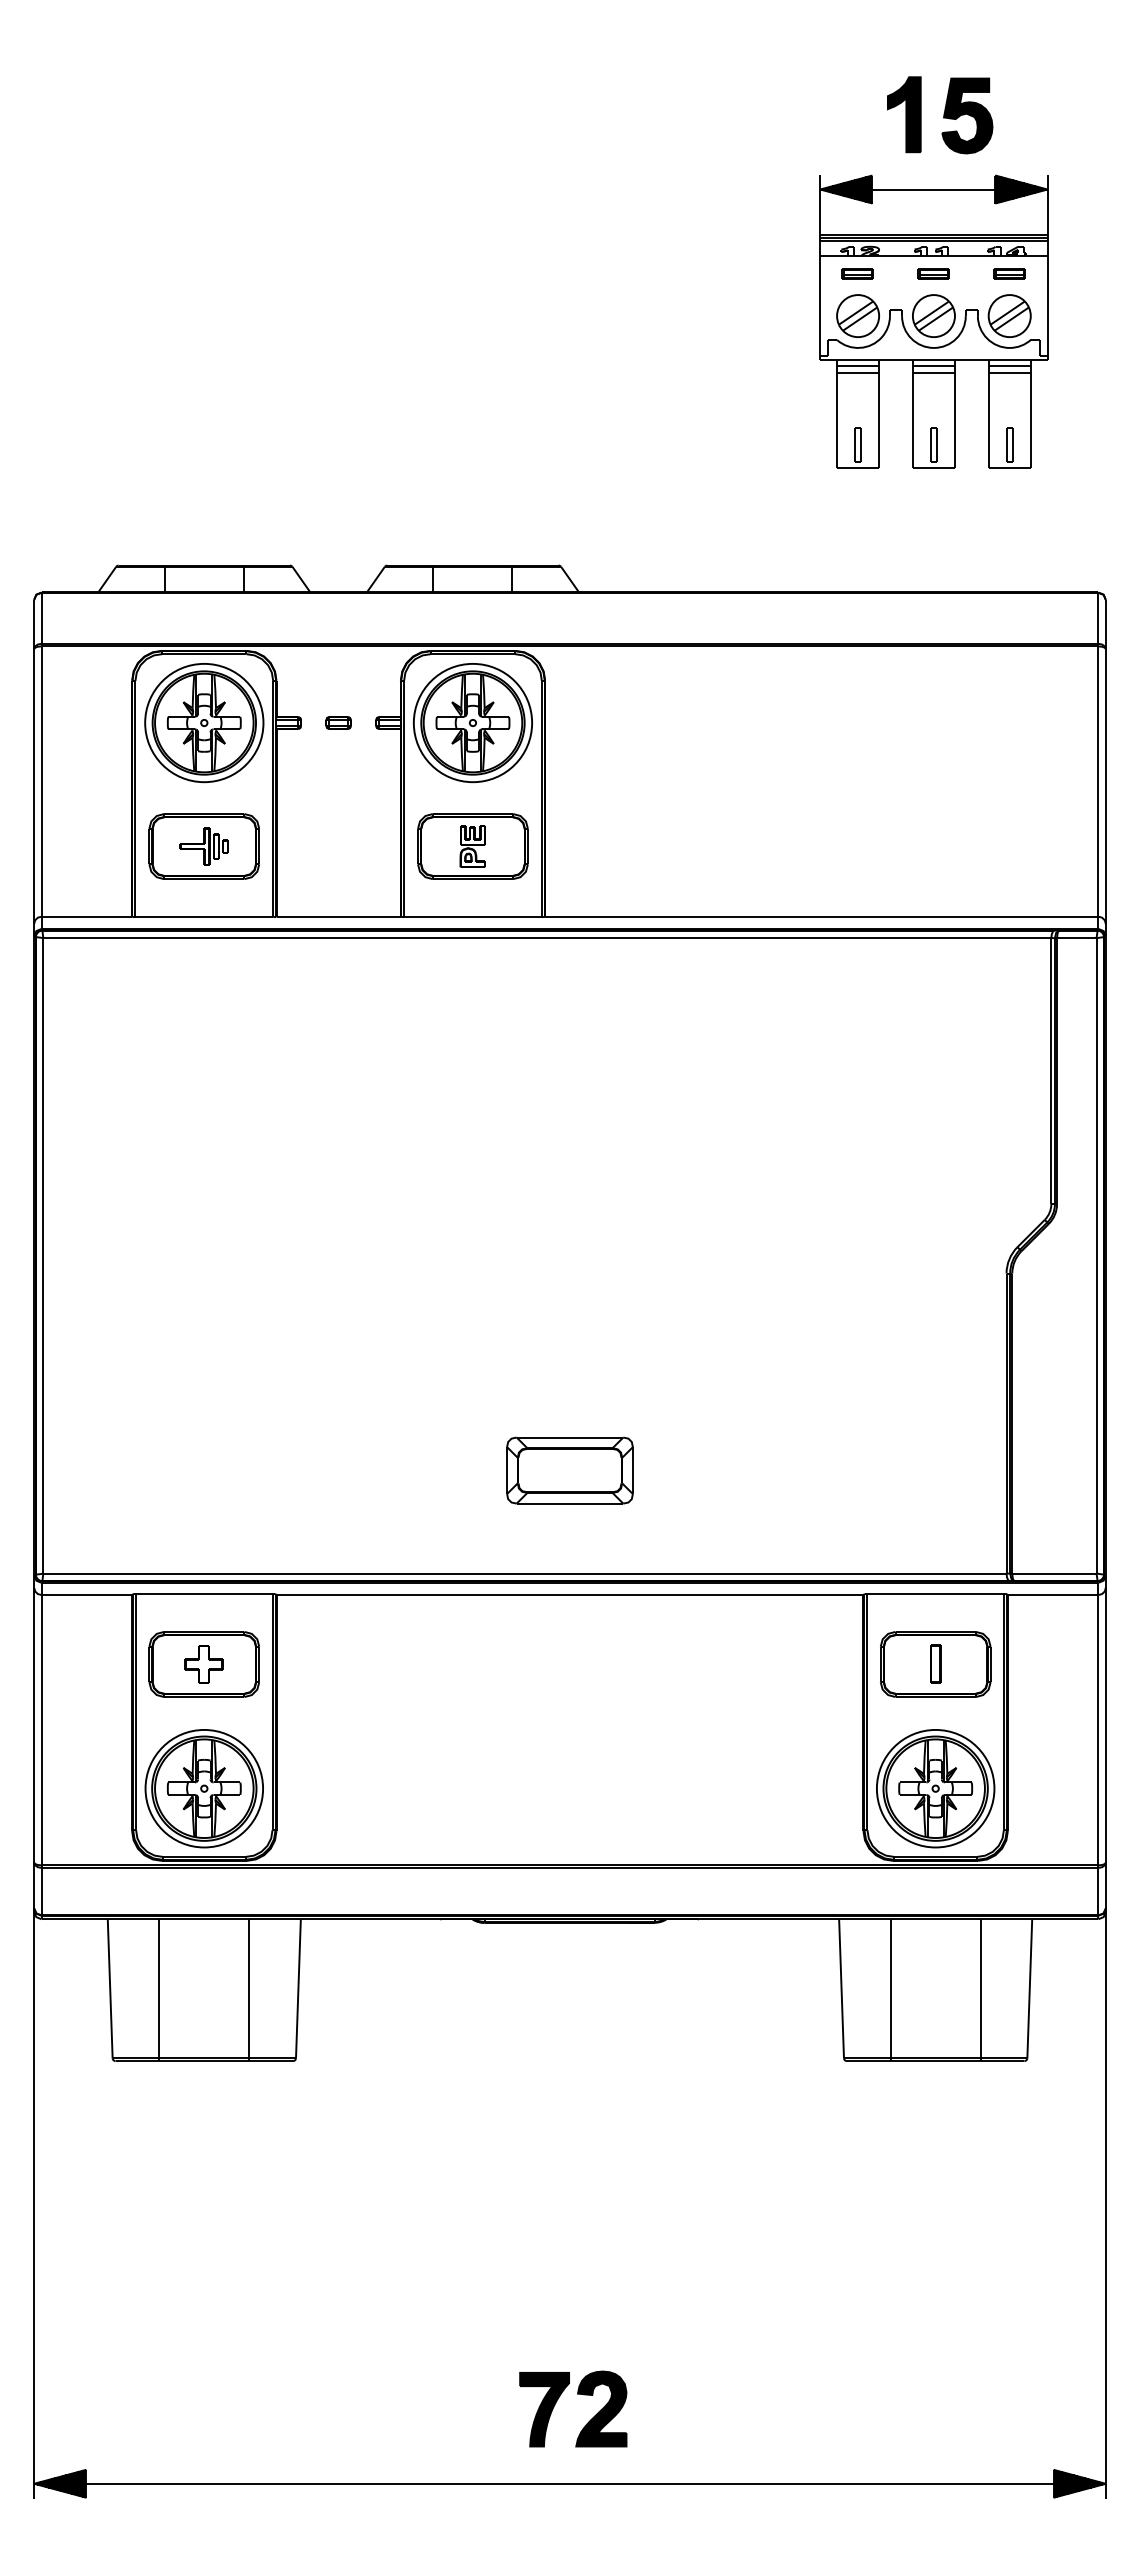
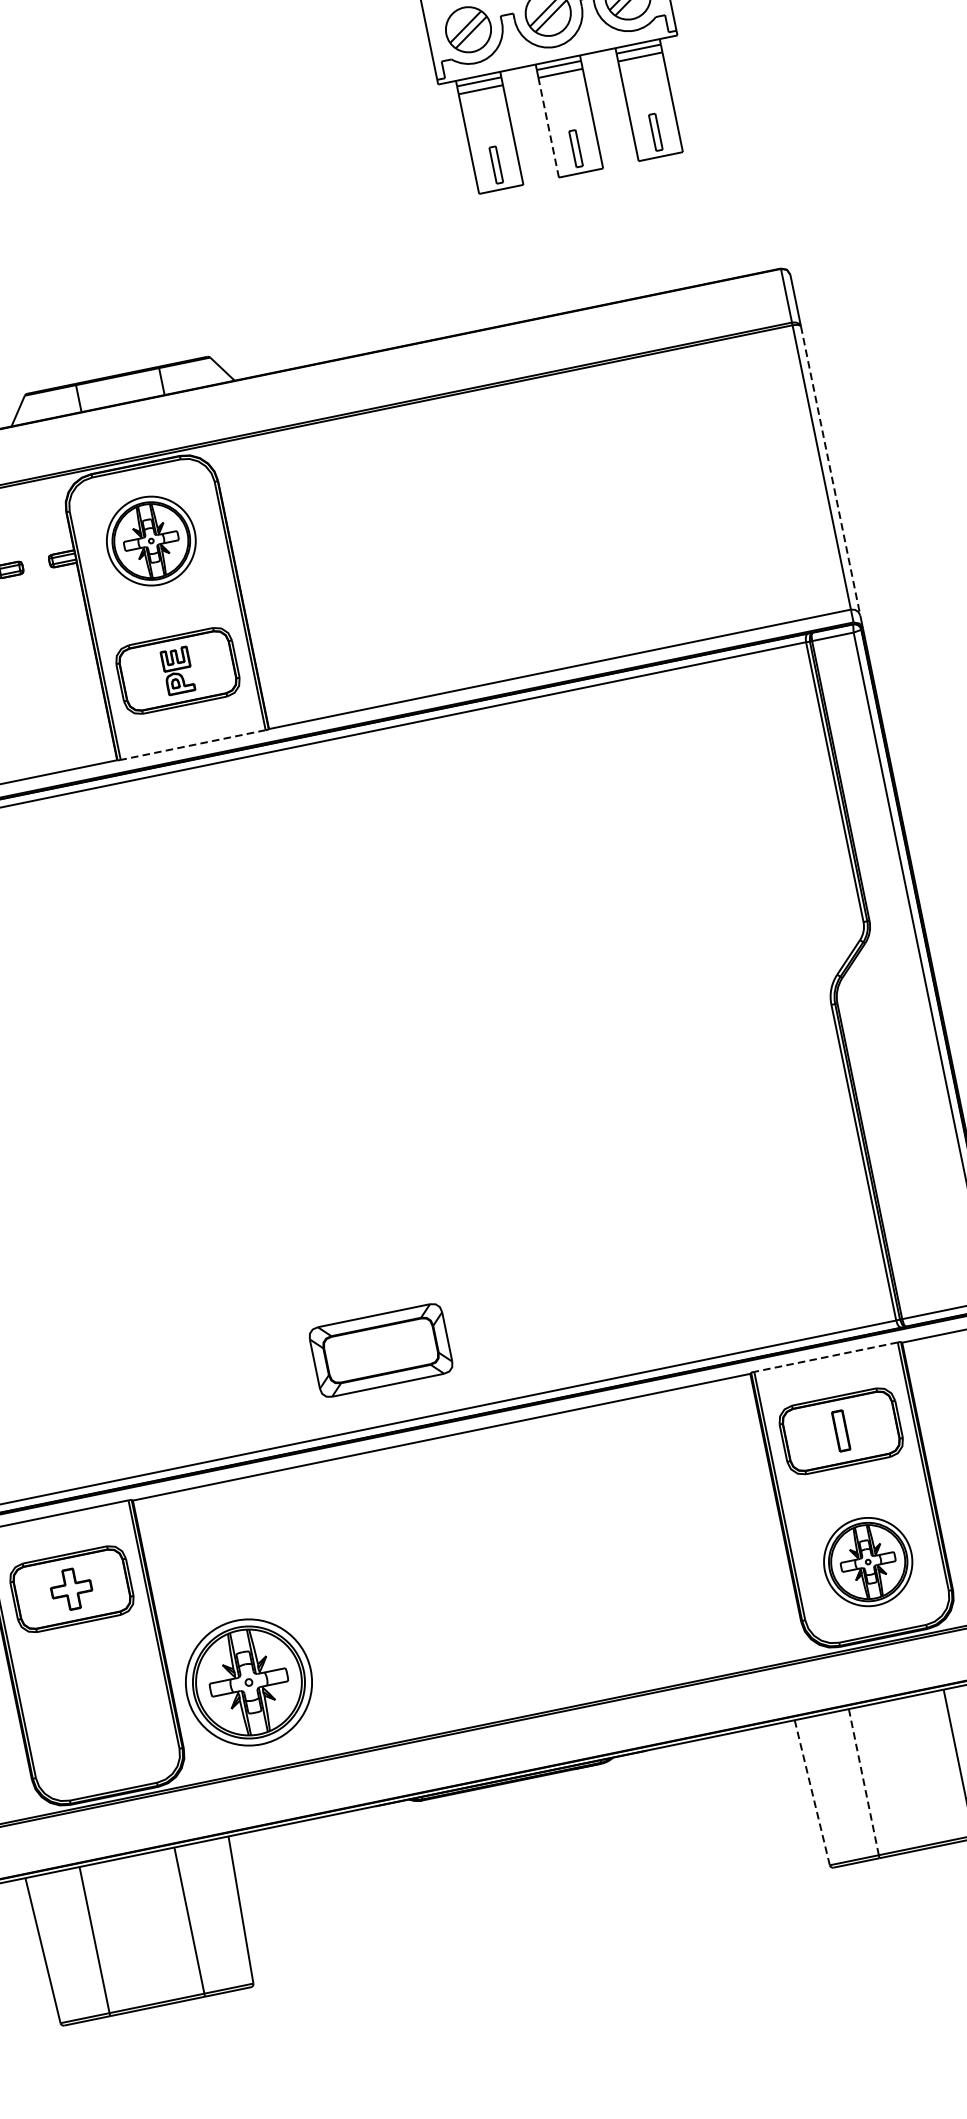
line: (912, 420) -> (548, 127), solid -> dashed
part: (472, 723) -> (150, 541), size x0.7
line: (1105, 786) -> (830, 471), solid -> dashed
line: (472, 917) -> (192, 745), solid -> dashed
part: (569, 1470) -> (380, 1350), moved
line: (935, 1594) -> (825, 1357), solid -> dashed
part: (203, 1788) -> (248, 1682), moved
part: (935, 1788) -> (867, 1561), size x0.7
line: (841, 1989) -> (812, 1793), solid -> dashed
line: (890, 1989) -> (863, 1782), solid -> dashed

